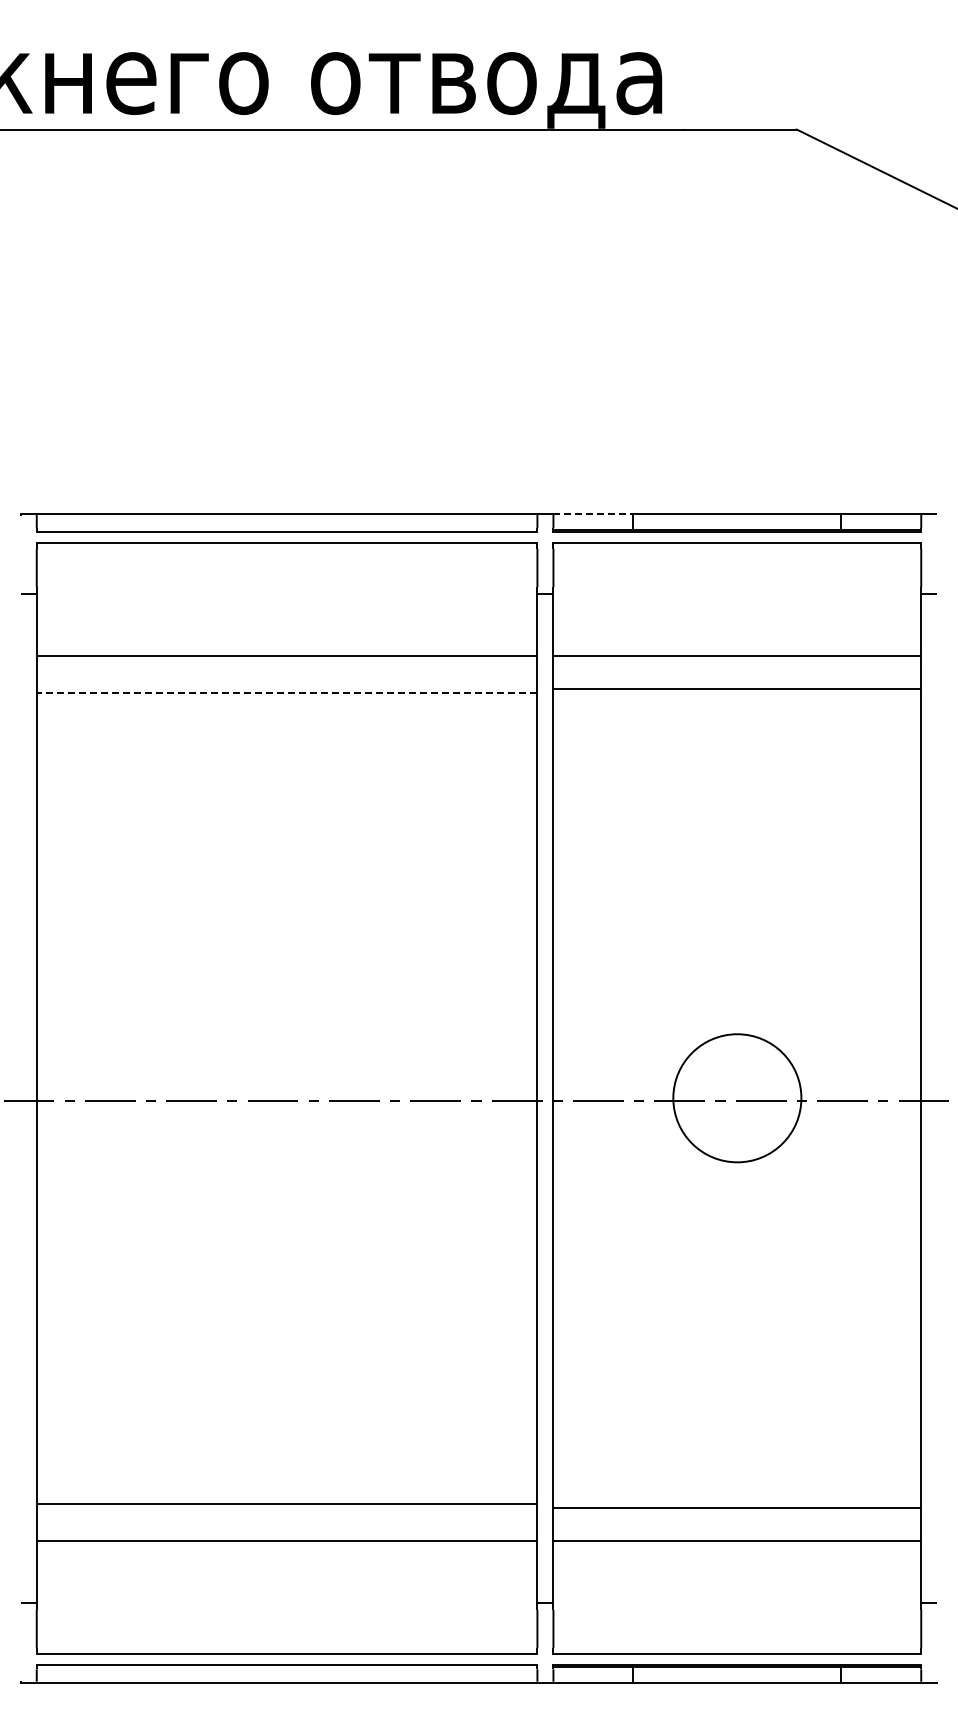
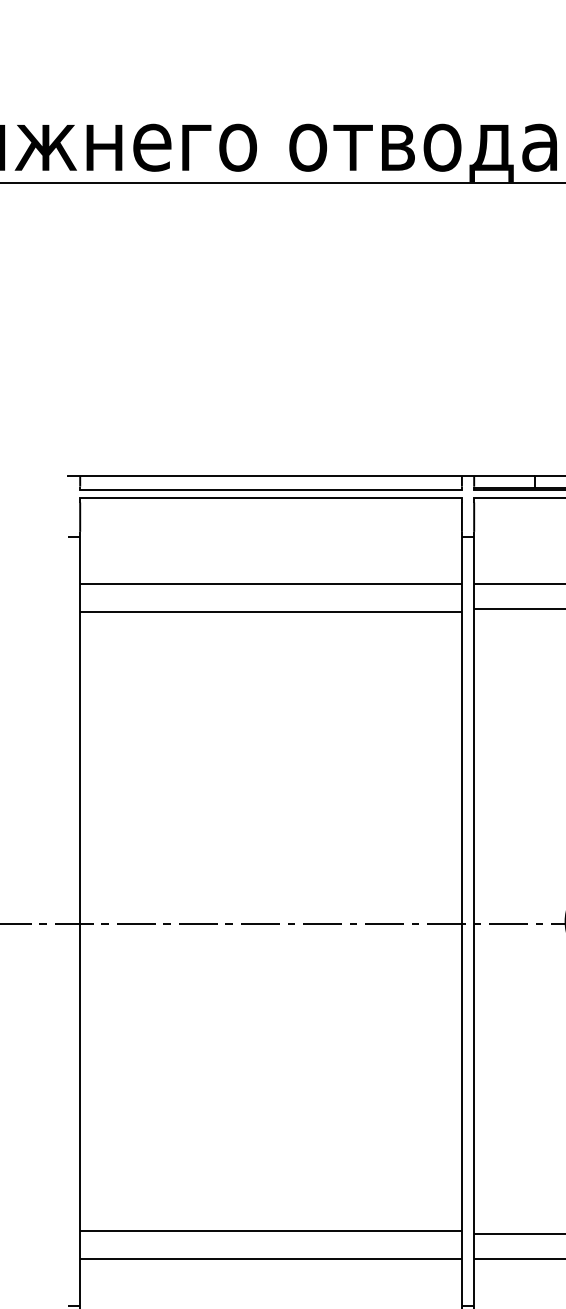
line: (593, 513) -> (504, 475), dashed -> solid
line: (286, 692) -> (270, 612), dashed -> solid

